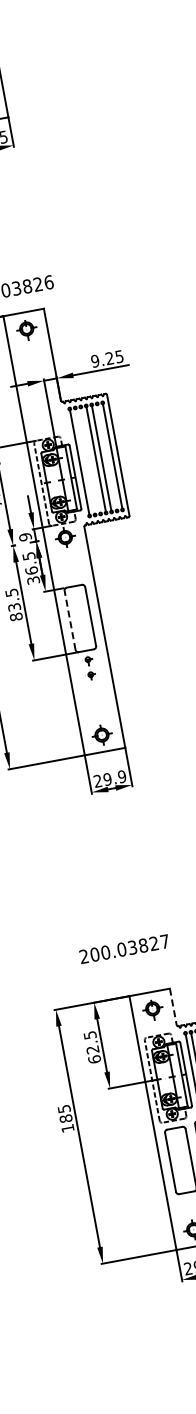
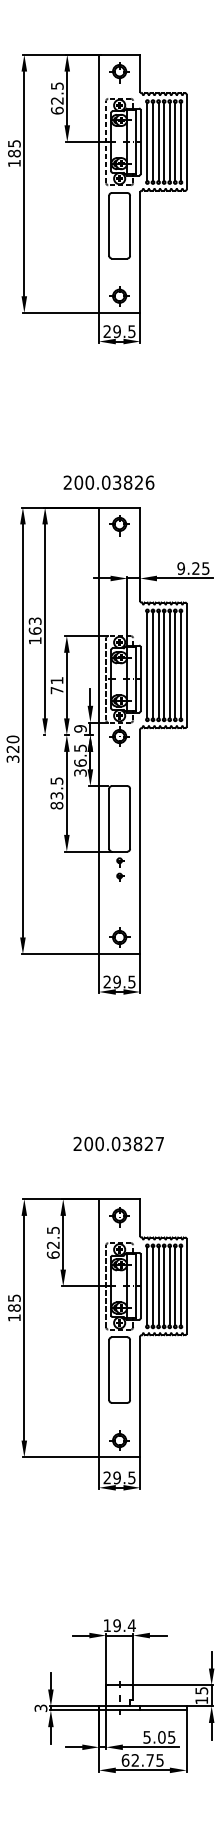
line: (107, 457) -> (175, 665), added
line: (90, 460) -> (158, 665), added
line: (85, 461) -> (153, 665), added
line: (70, 619) -> (109, 818), dashed -> solid
text: (121, 776) -> (131, 981), 29.9 -> 29.5
text: (124, 948) -> (118, 1143), moved
line: (173, 1007) -> (140, 1218), dashed -> solid

